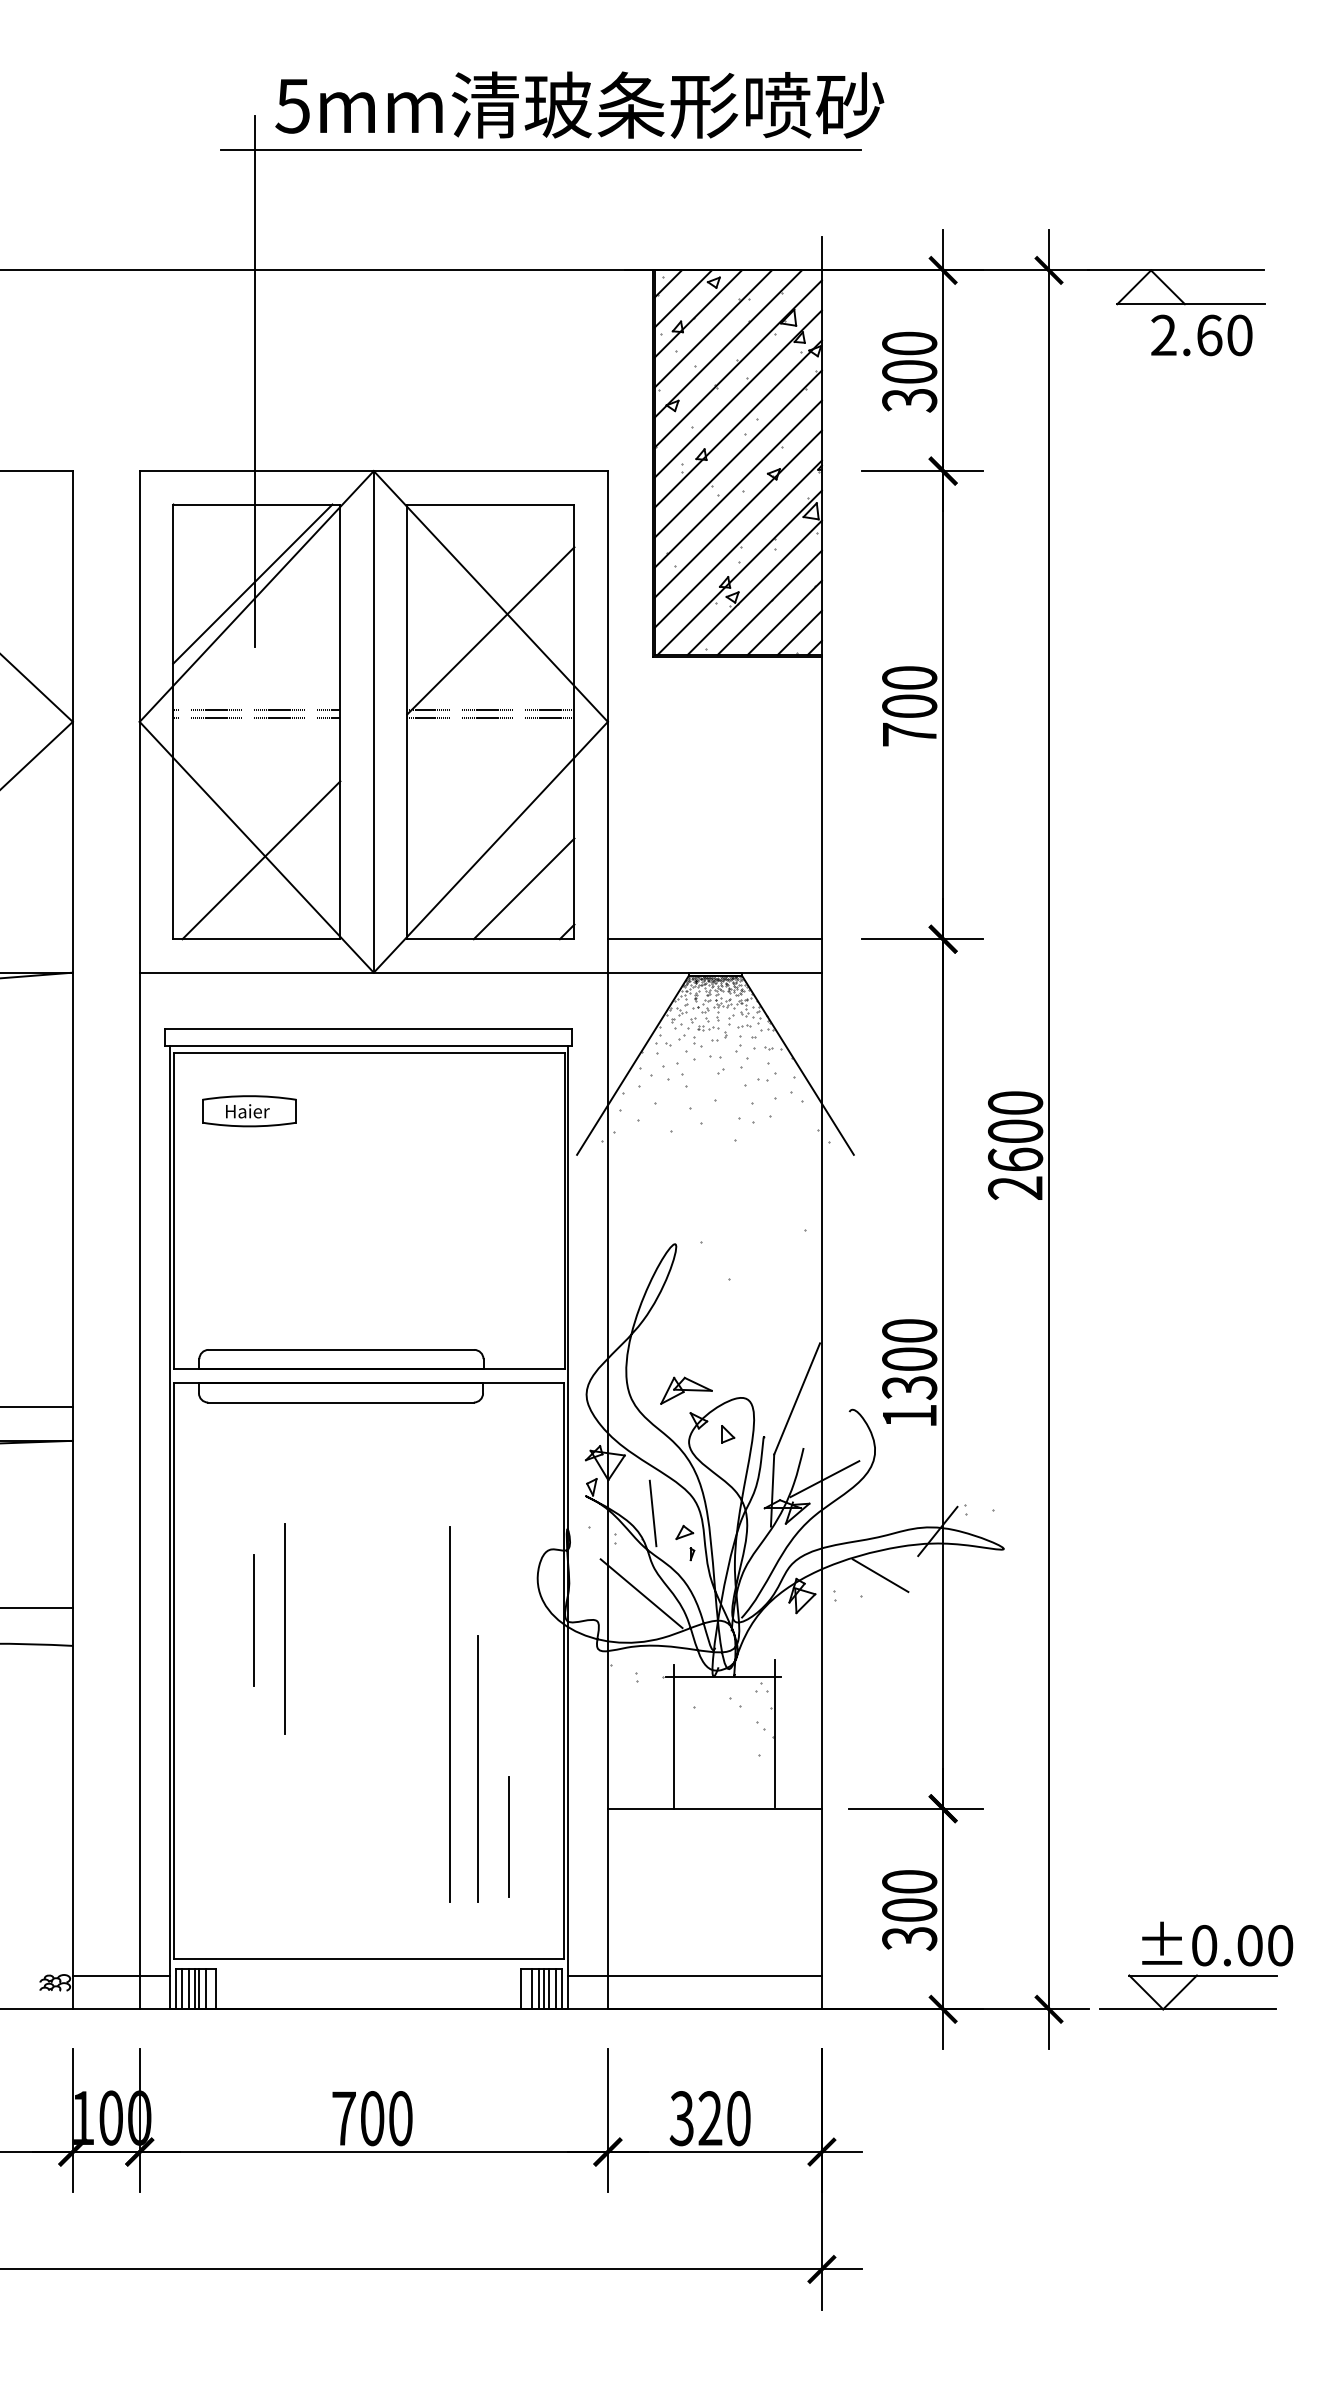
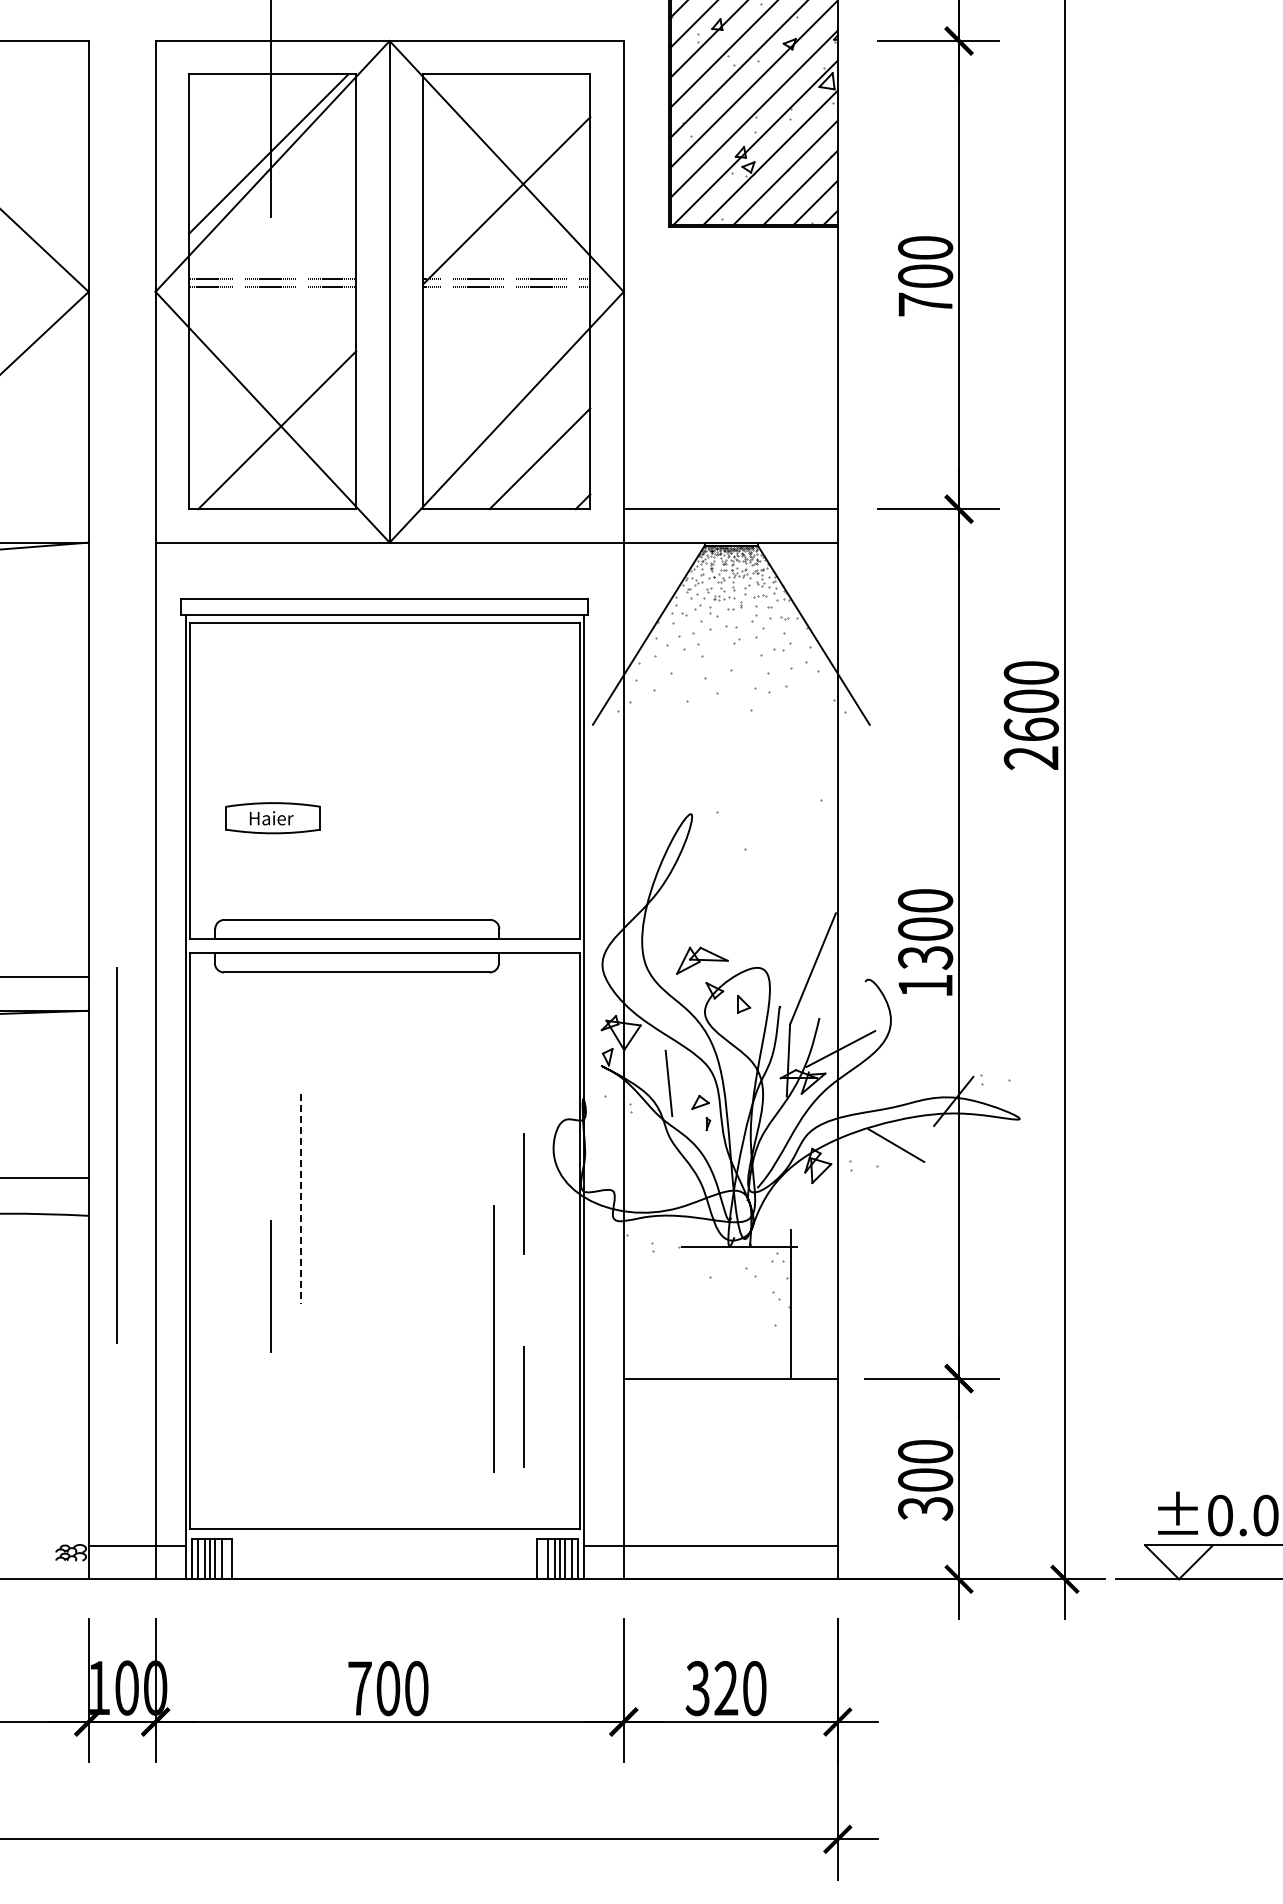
part: (249, 1111) -> (273, 818), moved
line: (641, 1593) -> (657, 1163), removed
line: (253, 1620) -> (270, 1286), moved
line: (508, 1623) -> (524, 1193), added
line: (285, 1629) -> (301, 1199), solid -> dashed
line: (449, 1714) -> (116, 1155), moved
line: (674, 1736) -> (690, 1306), removed

